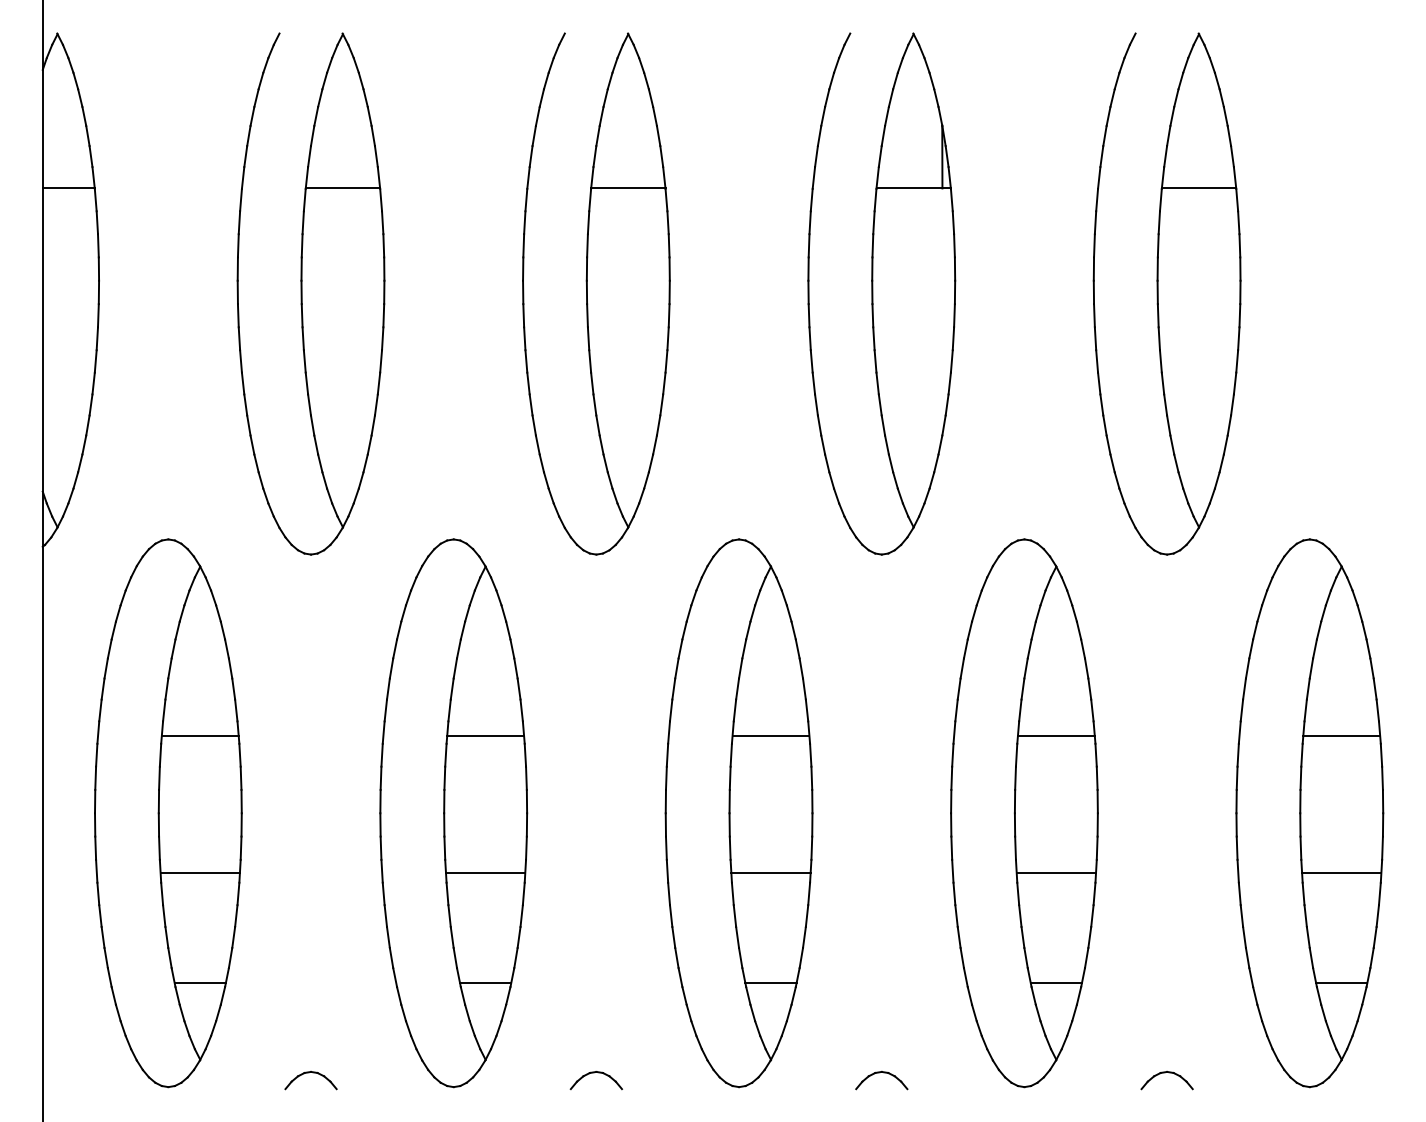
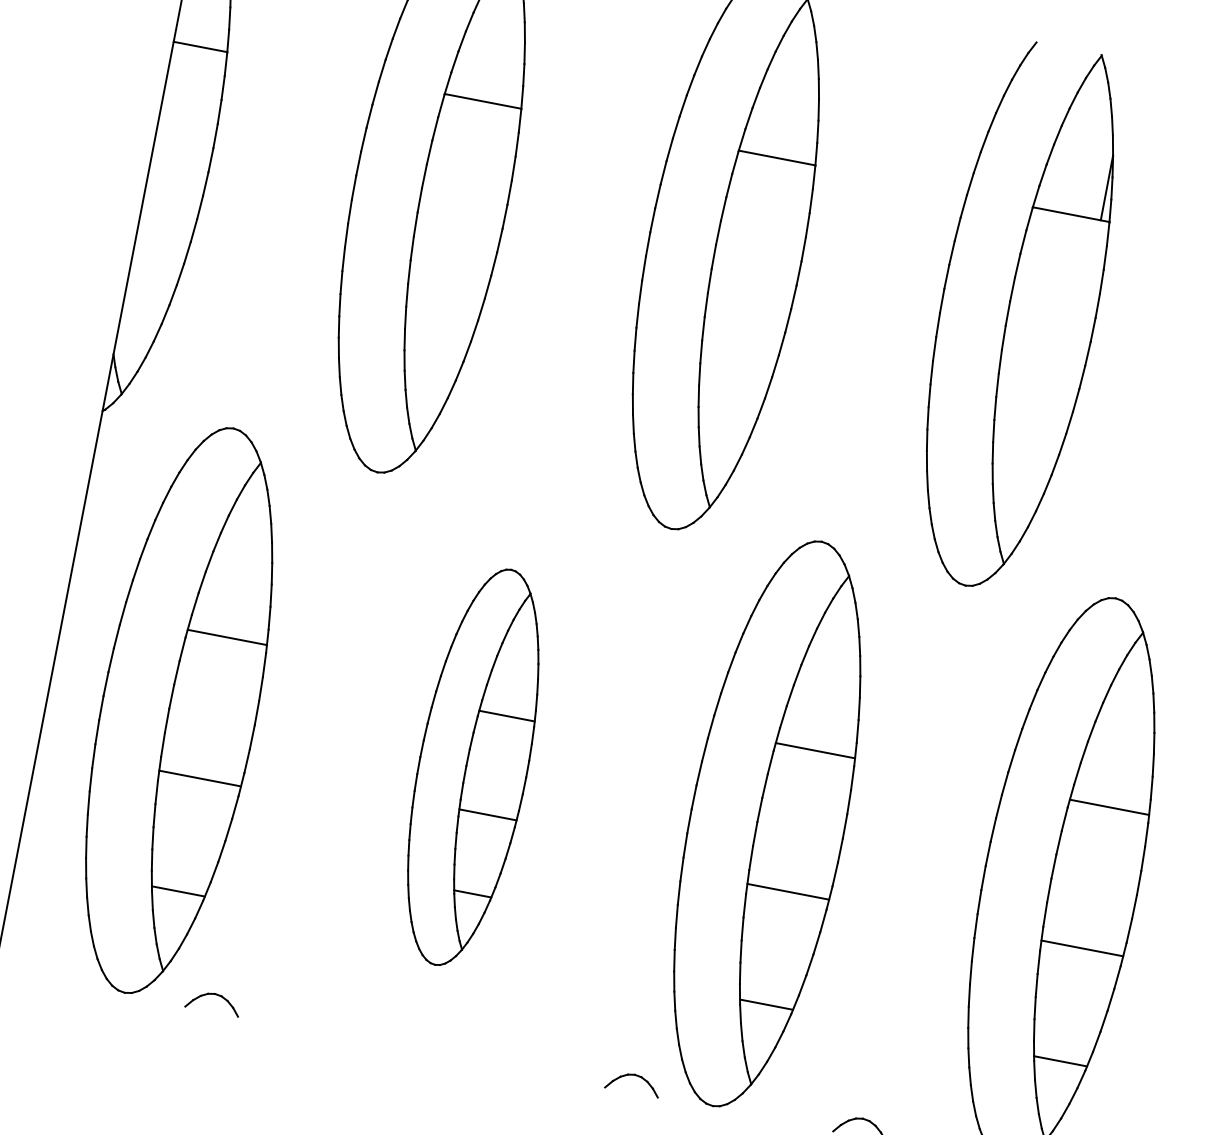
part: (453, 813) -> (472, 767), size x0.7
part: (309, 1073) -> (213, 995), moved
part: (594, 1073) -> (632, 1076), moved

